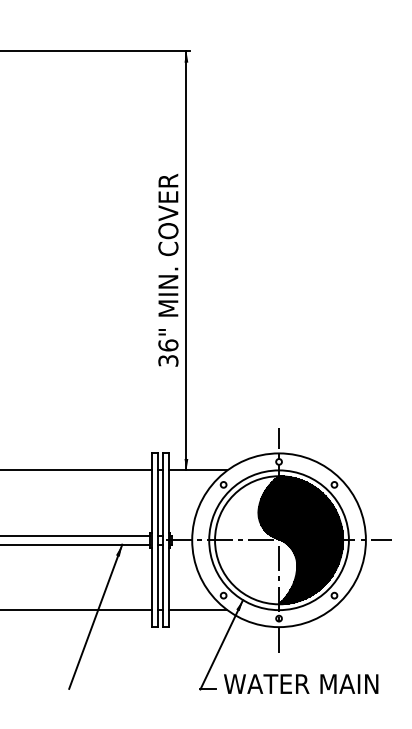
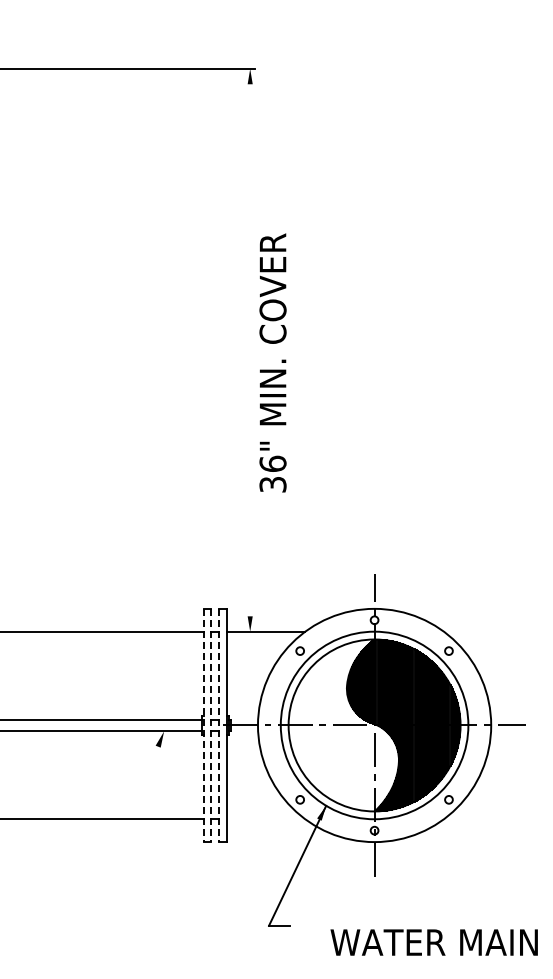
line: (186, 260) -> (250, 349), removed
text: (168, 269) -> (272, 362), moved
line: (151, 540) -> (203, 725), solid -> dashed
line: (157, 540) -> (211, 725), solid -> dashed
line: (163, 540) -> (219, 725), solid -> dashed
line: (197, 610) -> (265, 819), removed
line: (95, 616) -> (128, 827), removed
text: (300, 684) -> (433, 942), moved

